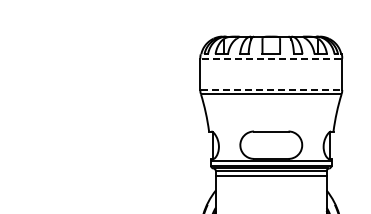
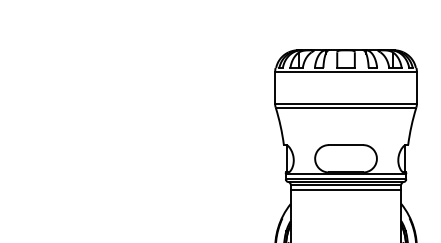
line: (270, 58) -> (345, 72), dashed -> solid
line: (271, 89) -> (346, 103), dashed -> solid

